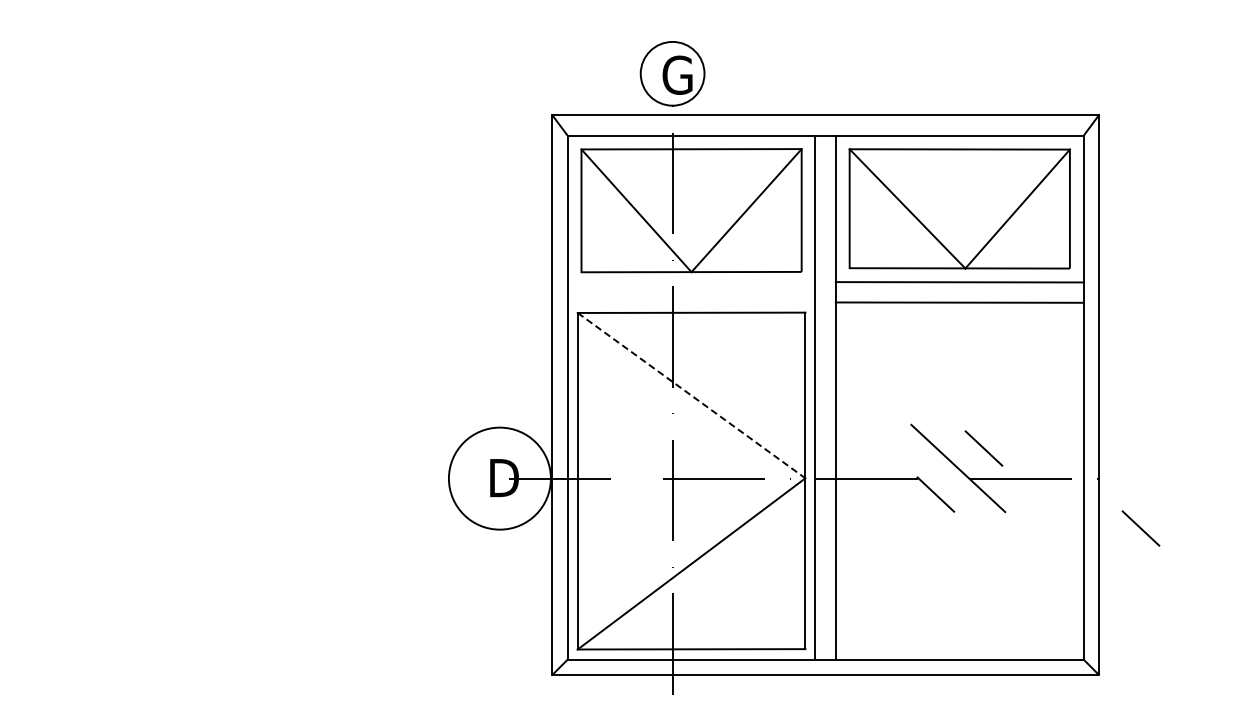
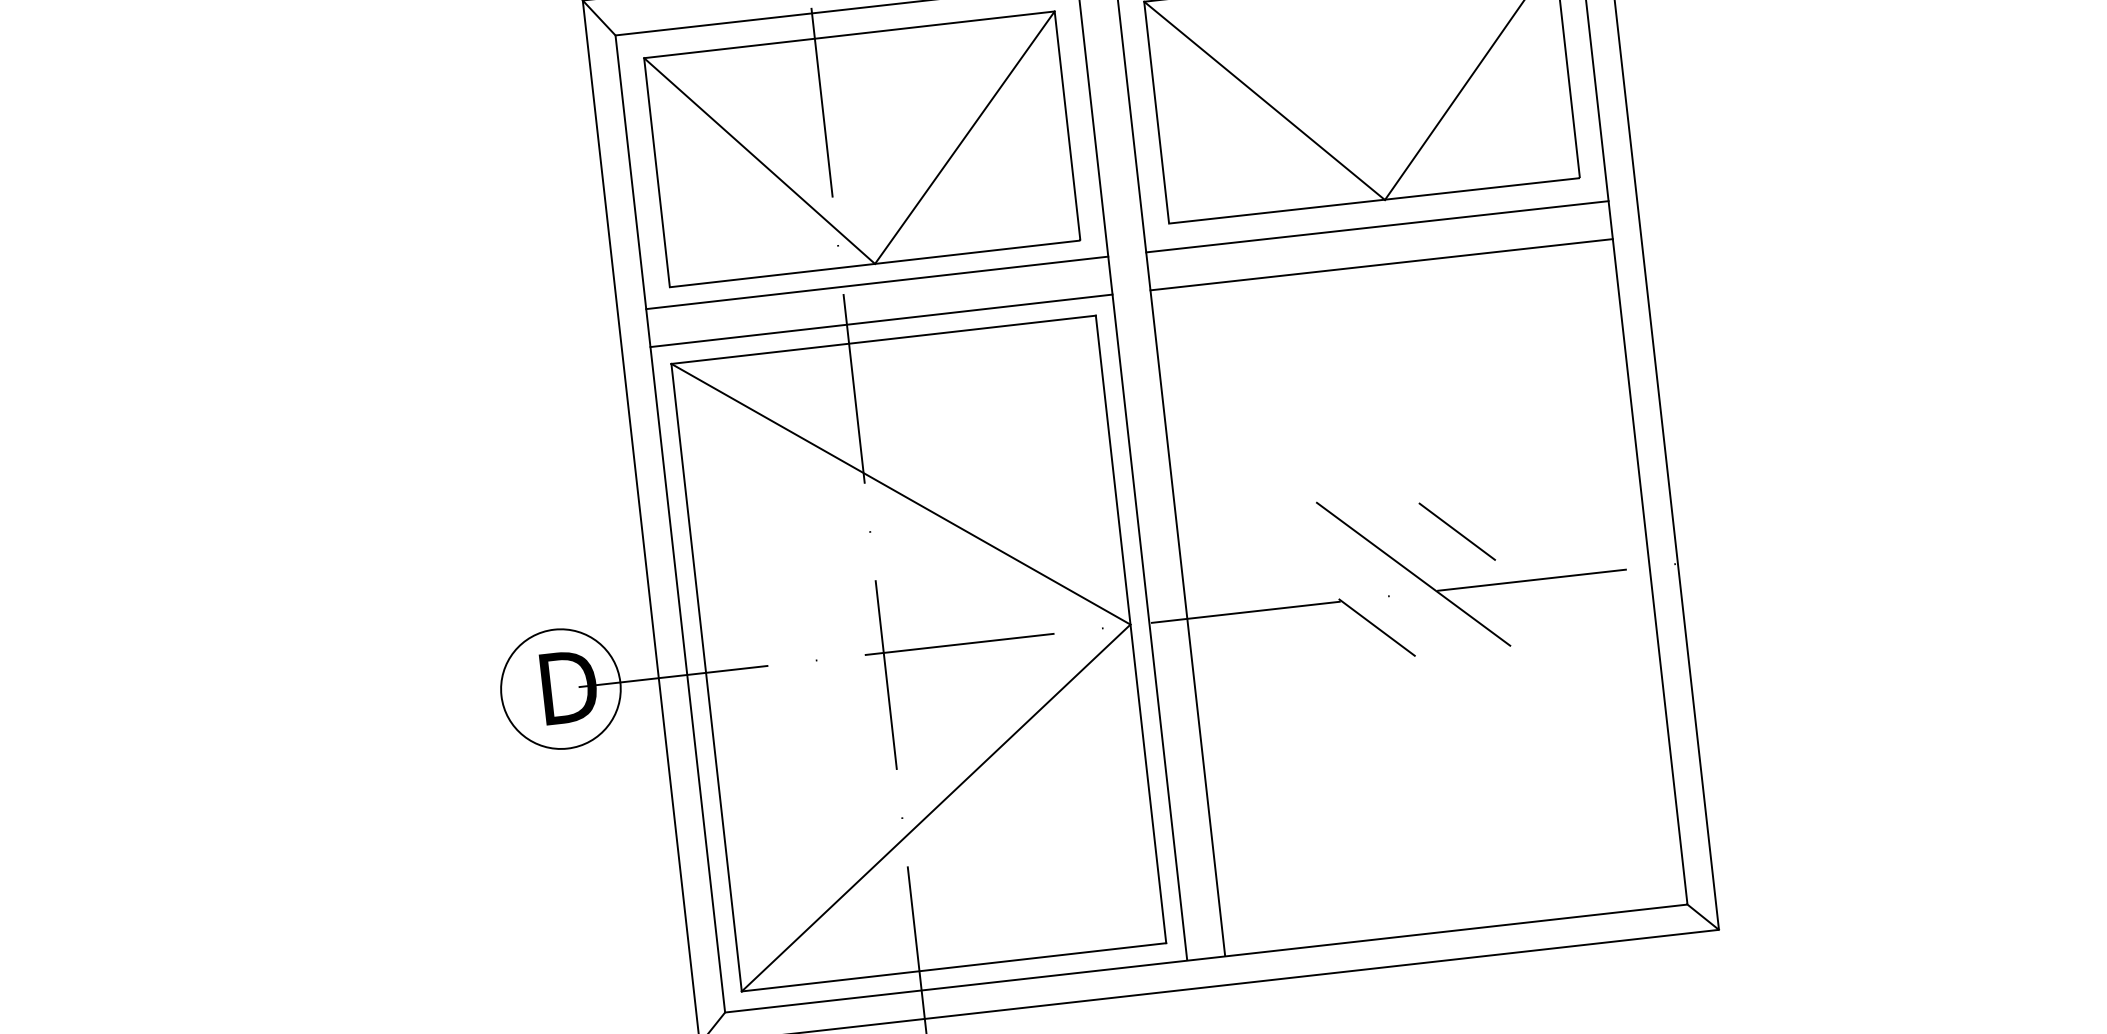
line: (691, 282) -> (877, 283), added
line: (691, 302) -> (881, 320), added
line: (691, 395) -> (900, 494), dashed -> solid
circle: (499, 478) -> (560, 688), size x0.62
line: (1140, 528) -> (1765, 648), removed

